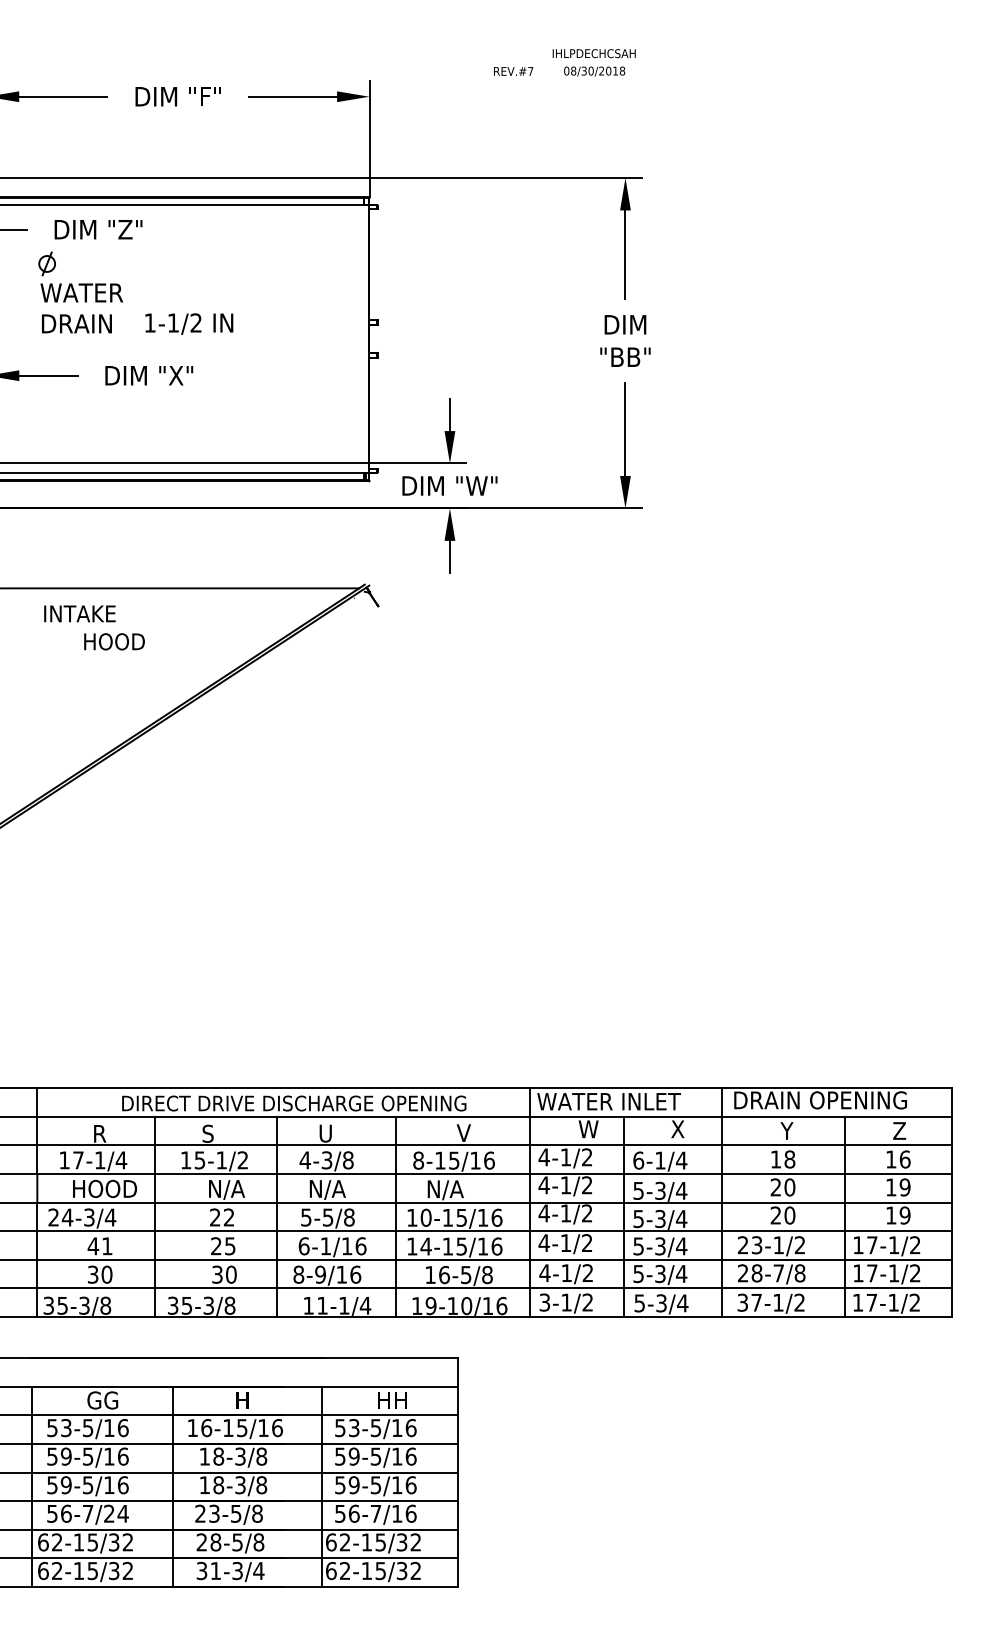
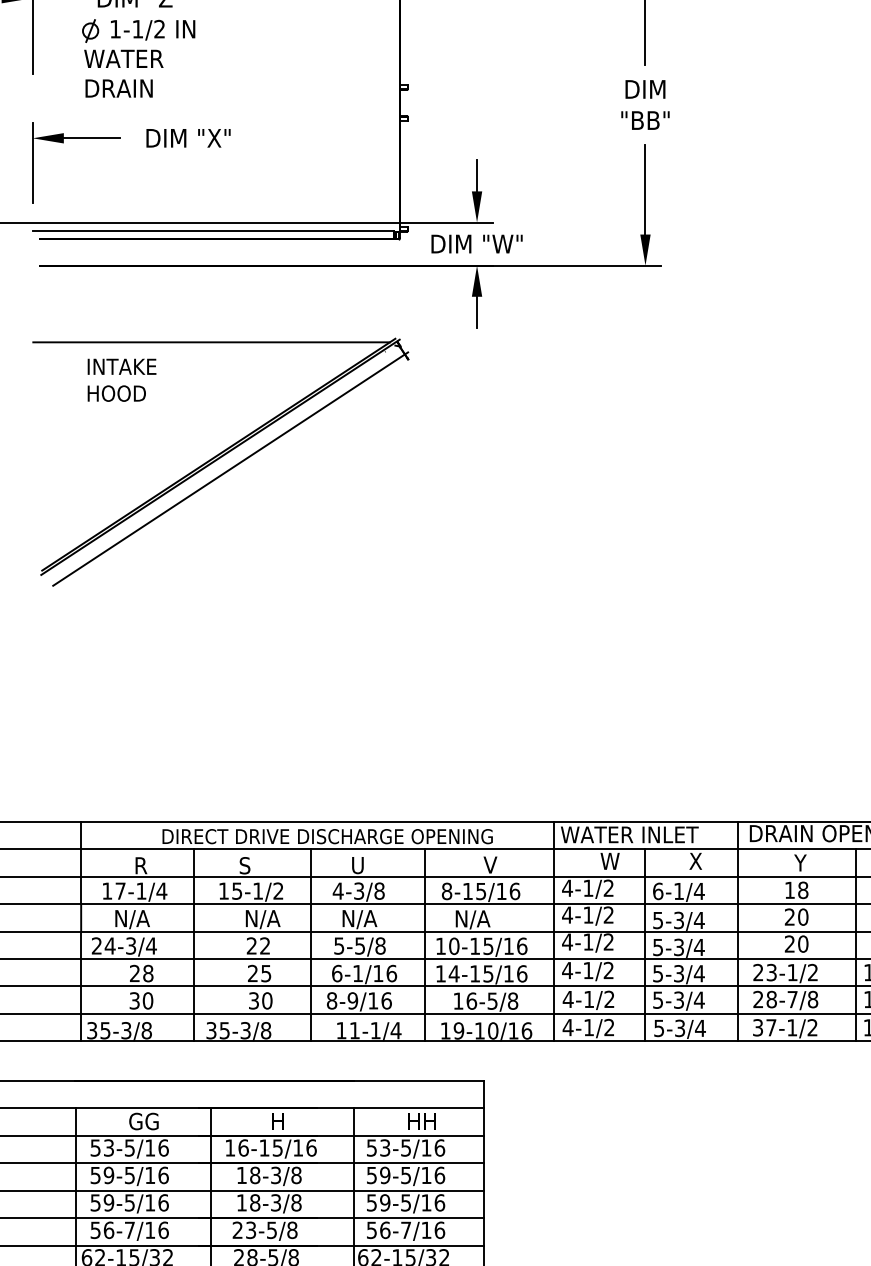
text: (189, 323) -> (153, 29), moved
text: (114, 641) -> (116, 393), moved
line: (193, 720) -> (231, 469), added
text: (106, 1189) -> (147, 919), HOOD -> N/A
text: (99, 1246) -> (140, 973), 41 -> 28
text: (544, 1302) -> (567, 1027), 3-1/2 -> 4-1/2
text: (116, 1513) -> (157, 1230), 56-7/24 -> 56-7/16

